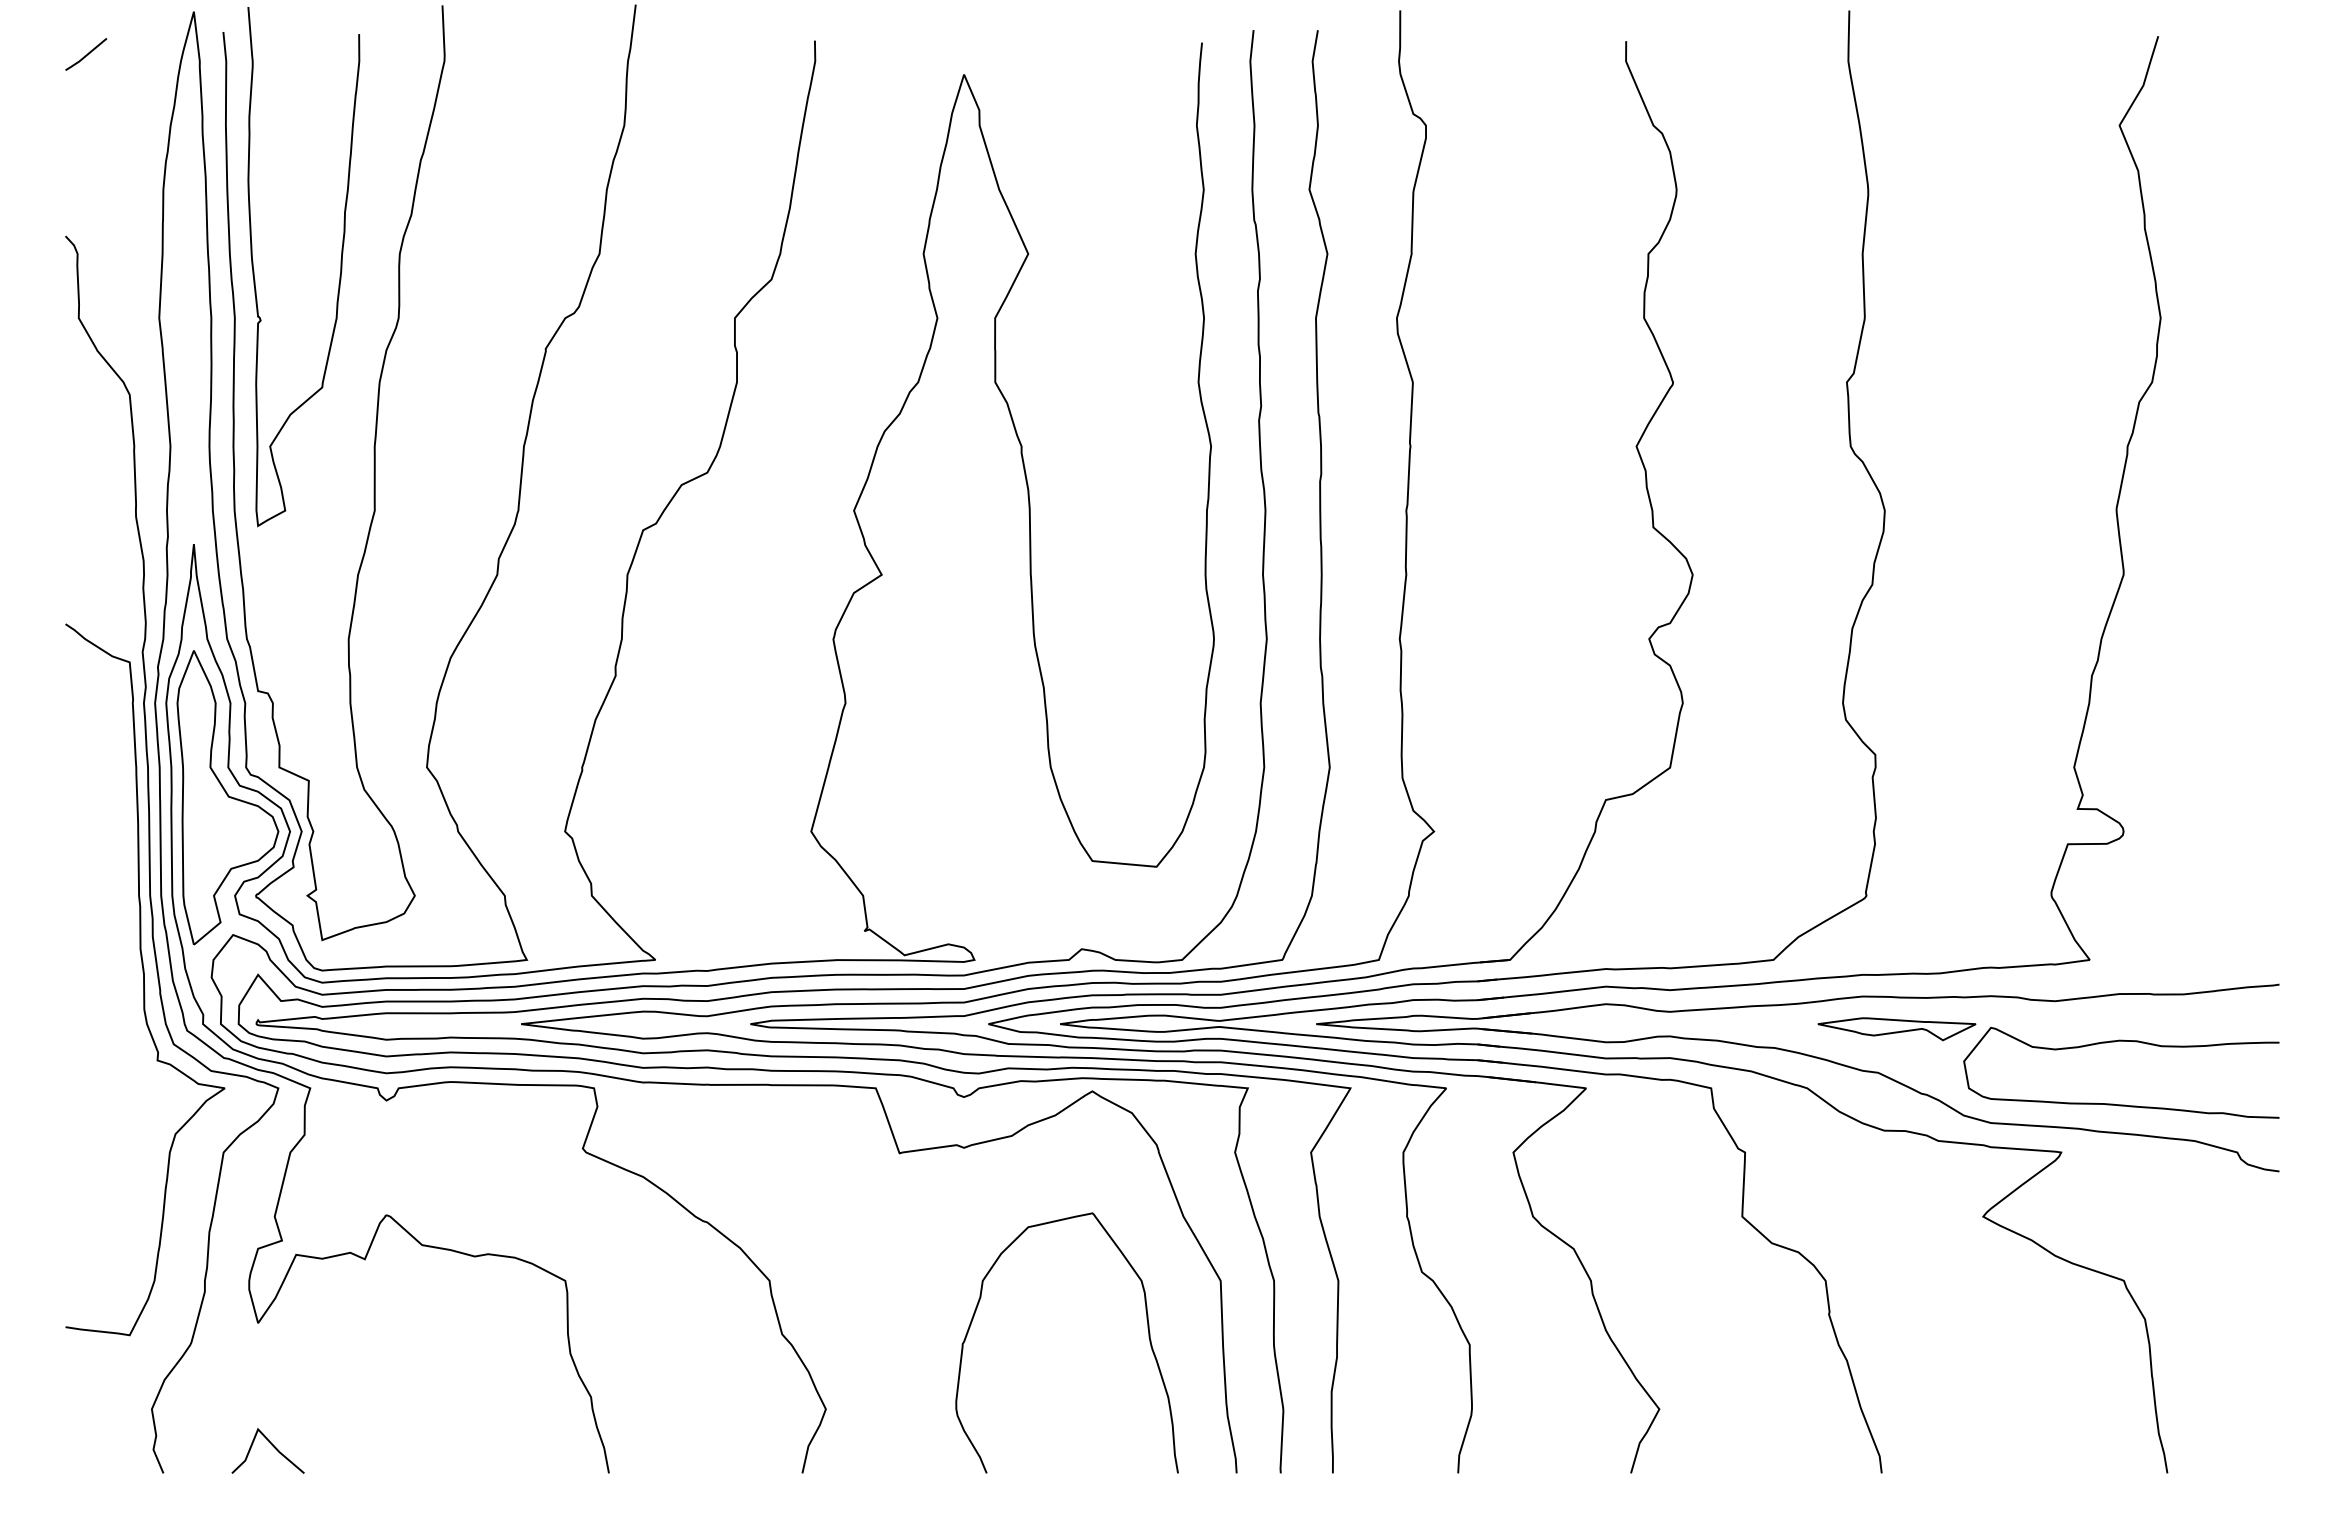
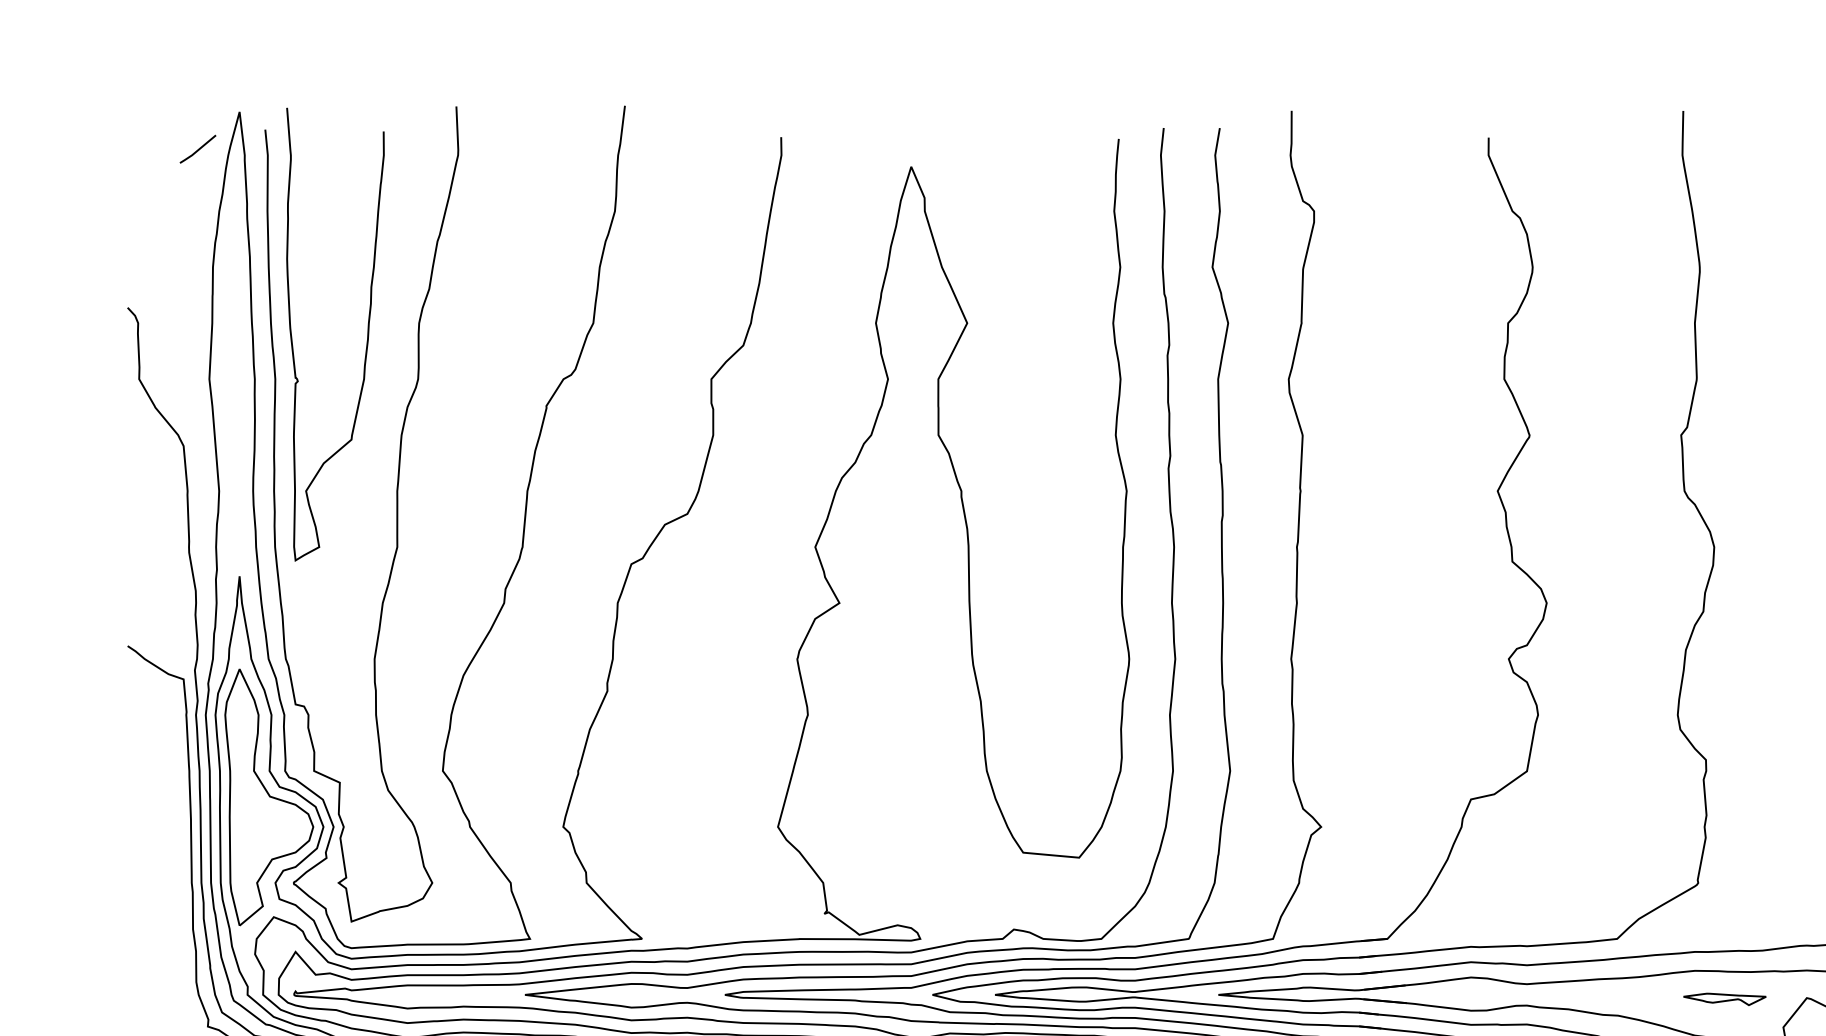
line: (86, 54) -> (198, 149), moved
part: (1896, 1029) -> (1724, 999), size x0.6

